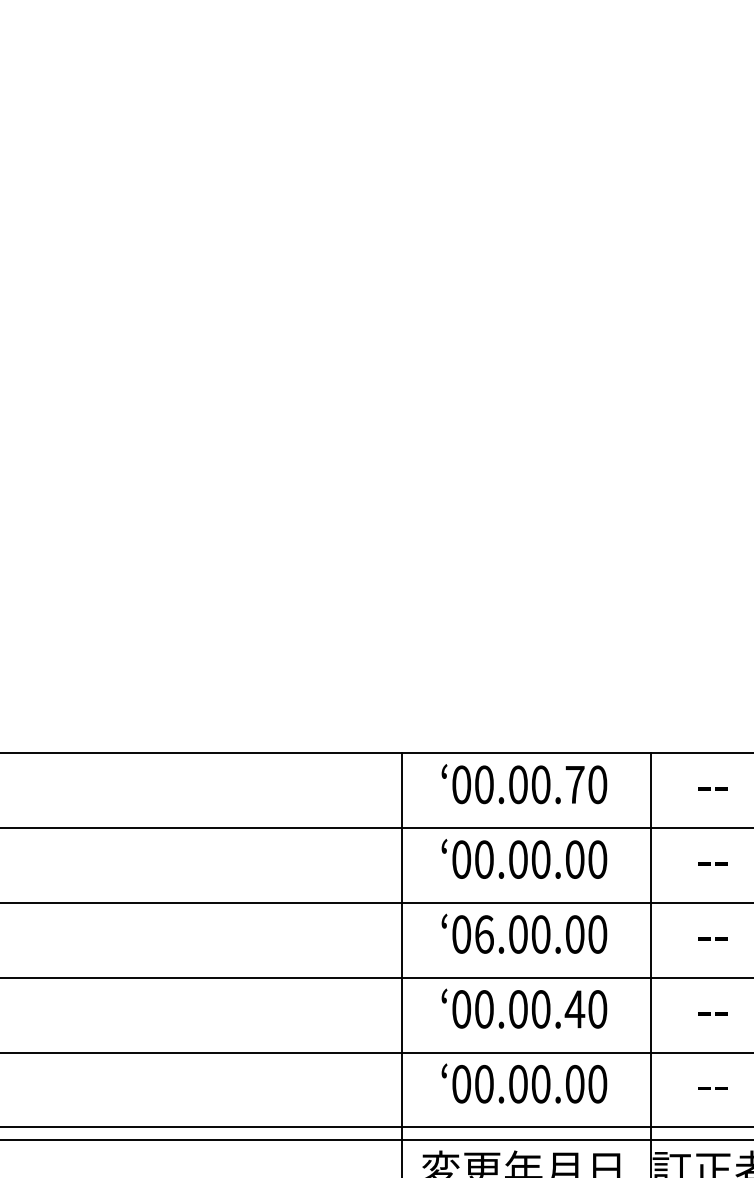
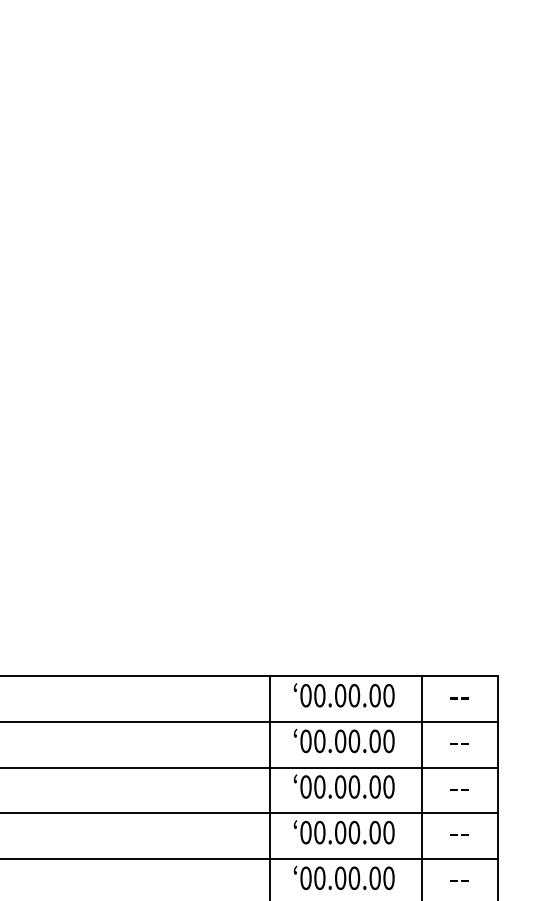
text: (574, 784) -> (374, 695), 00.00.70 -> 00.00.00
text: (483, 933) -> (319, 786), 06.00.00 -> 00.00.00
text: (574, 1009) -> (374, 832), 00.00.40 -> 00.00.00

